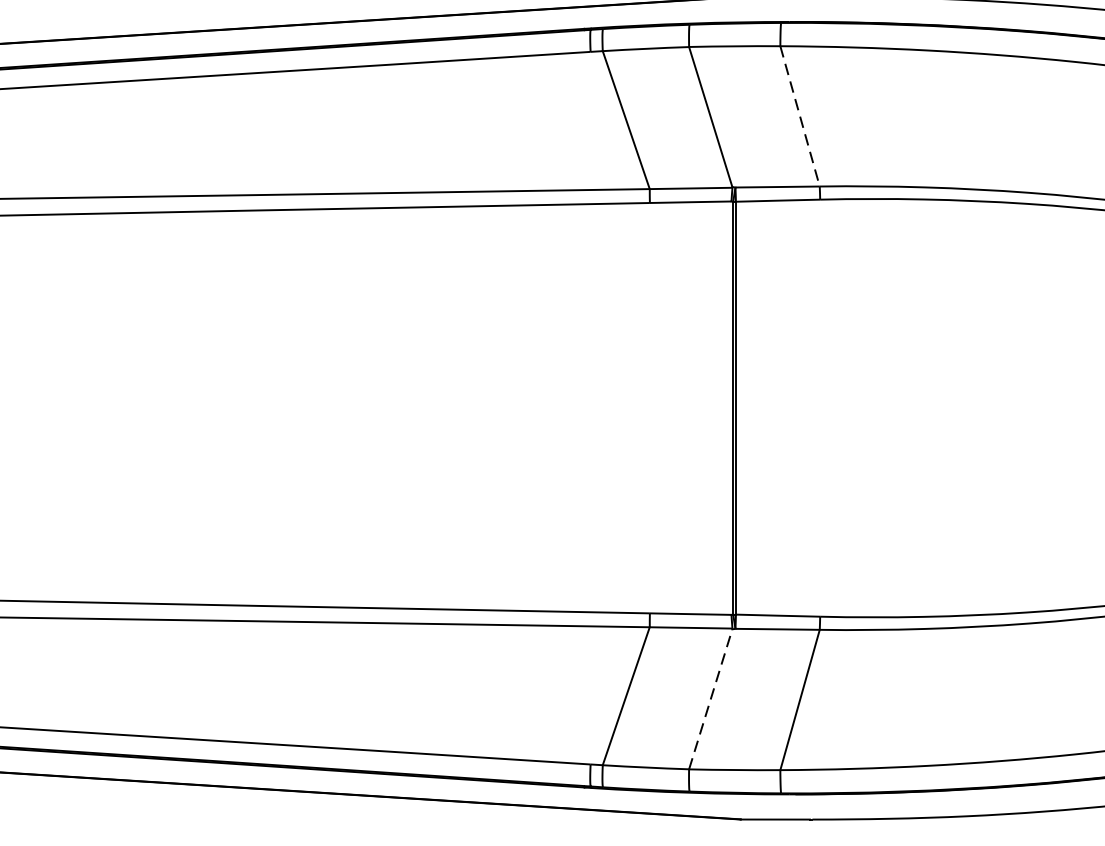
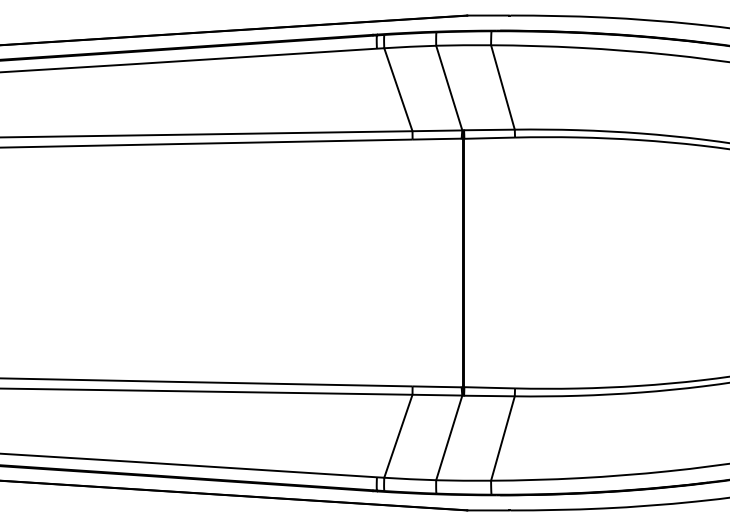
line: (799, 116) -> (502, 87), dashed -> solid
line: (711, 698) -> (449, 437), dashed -> solid

